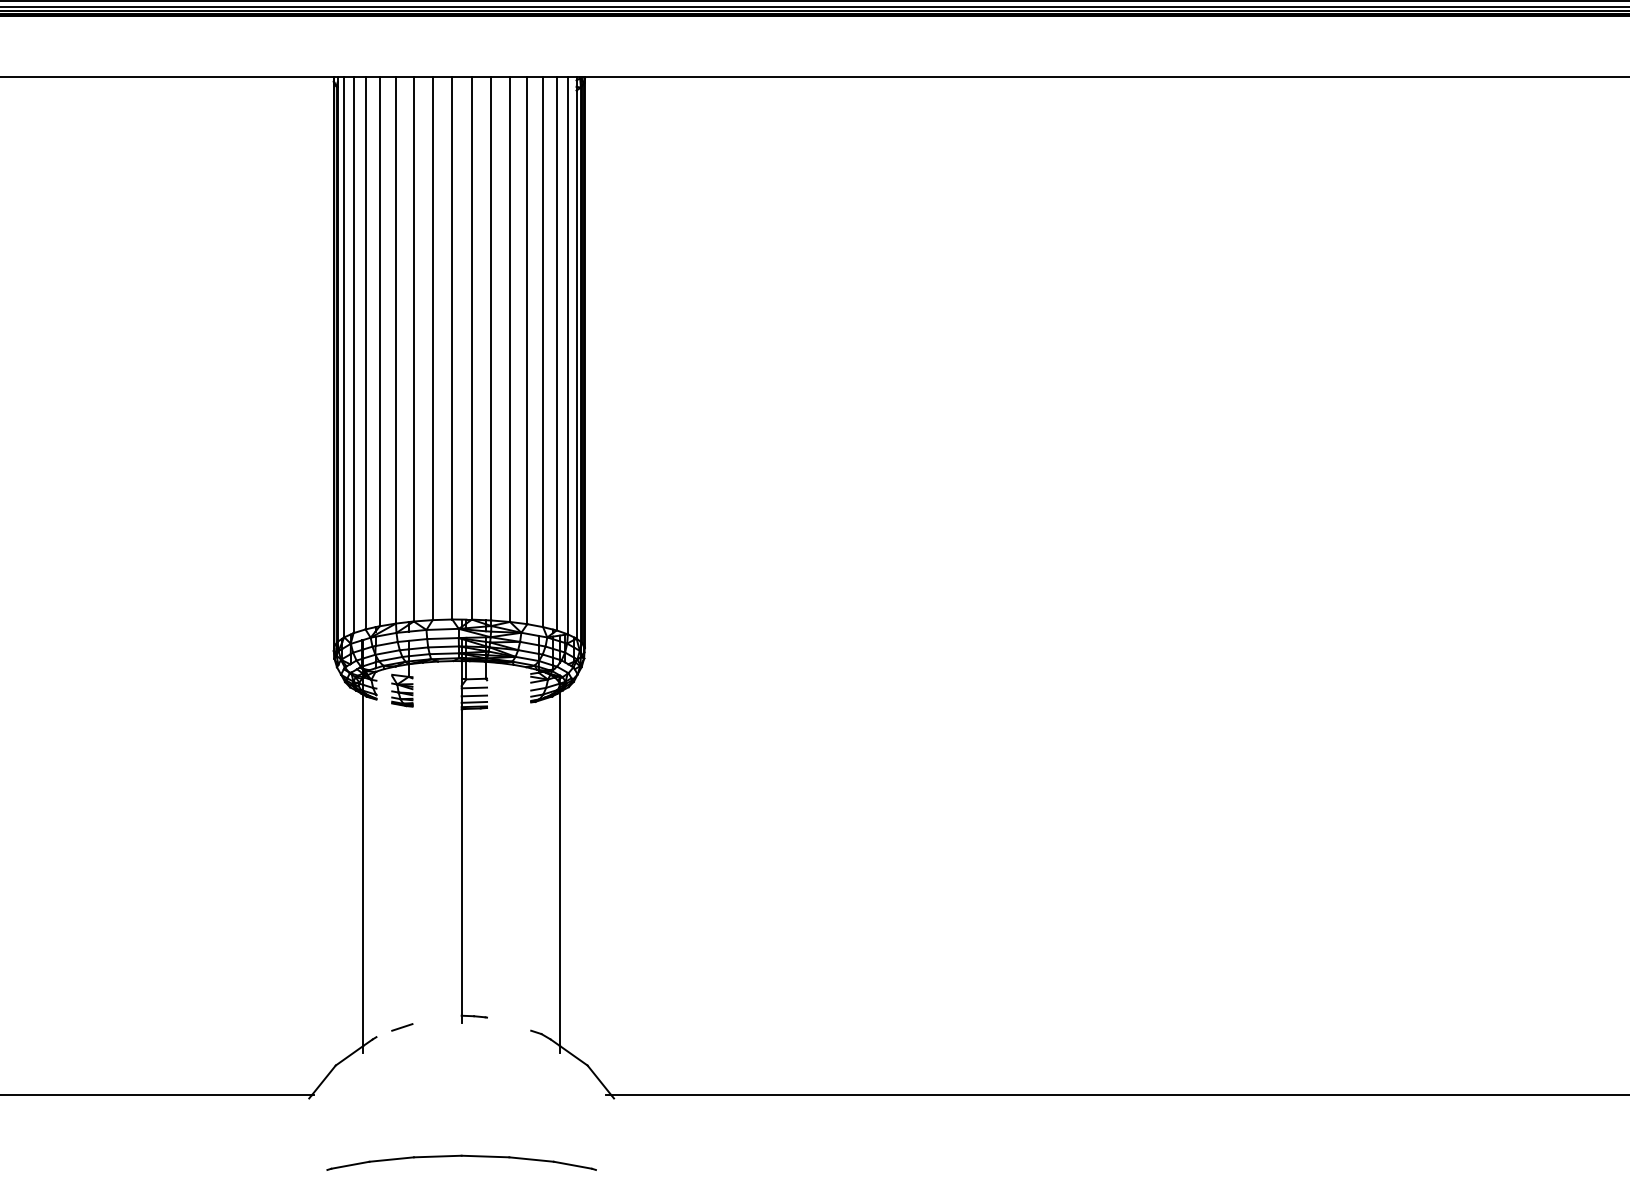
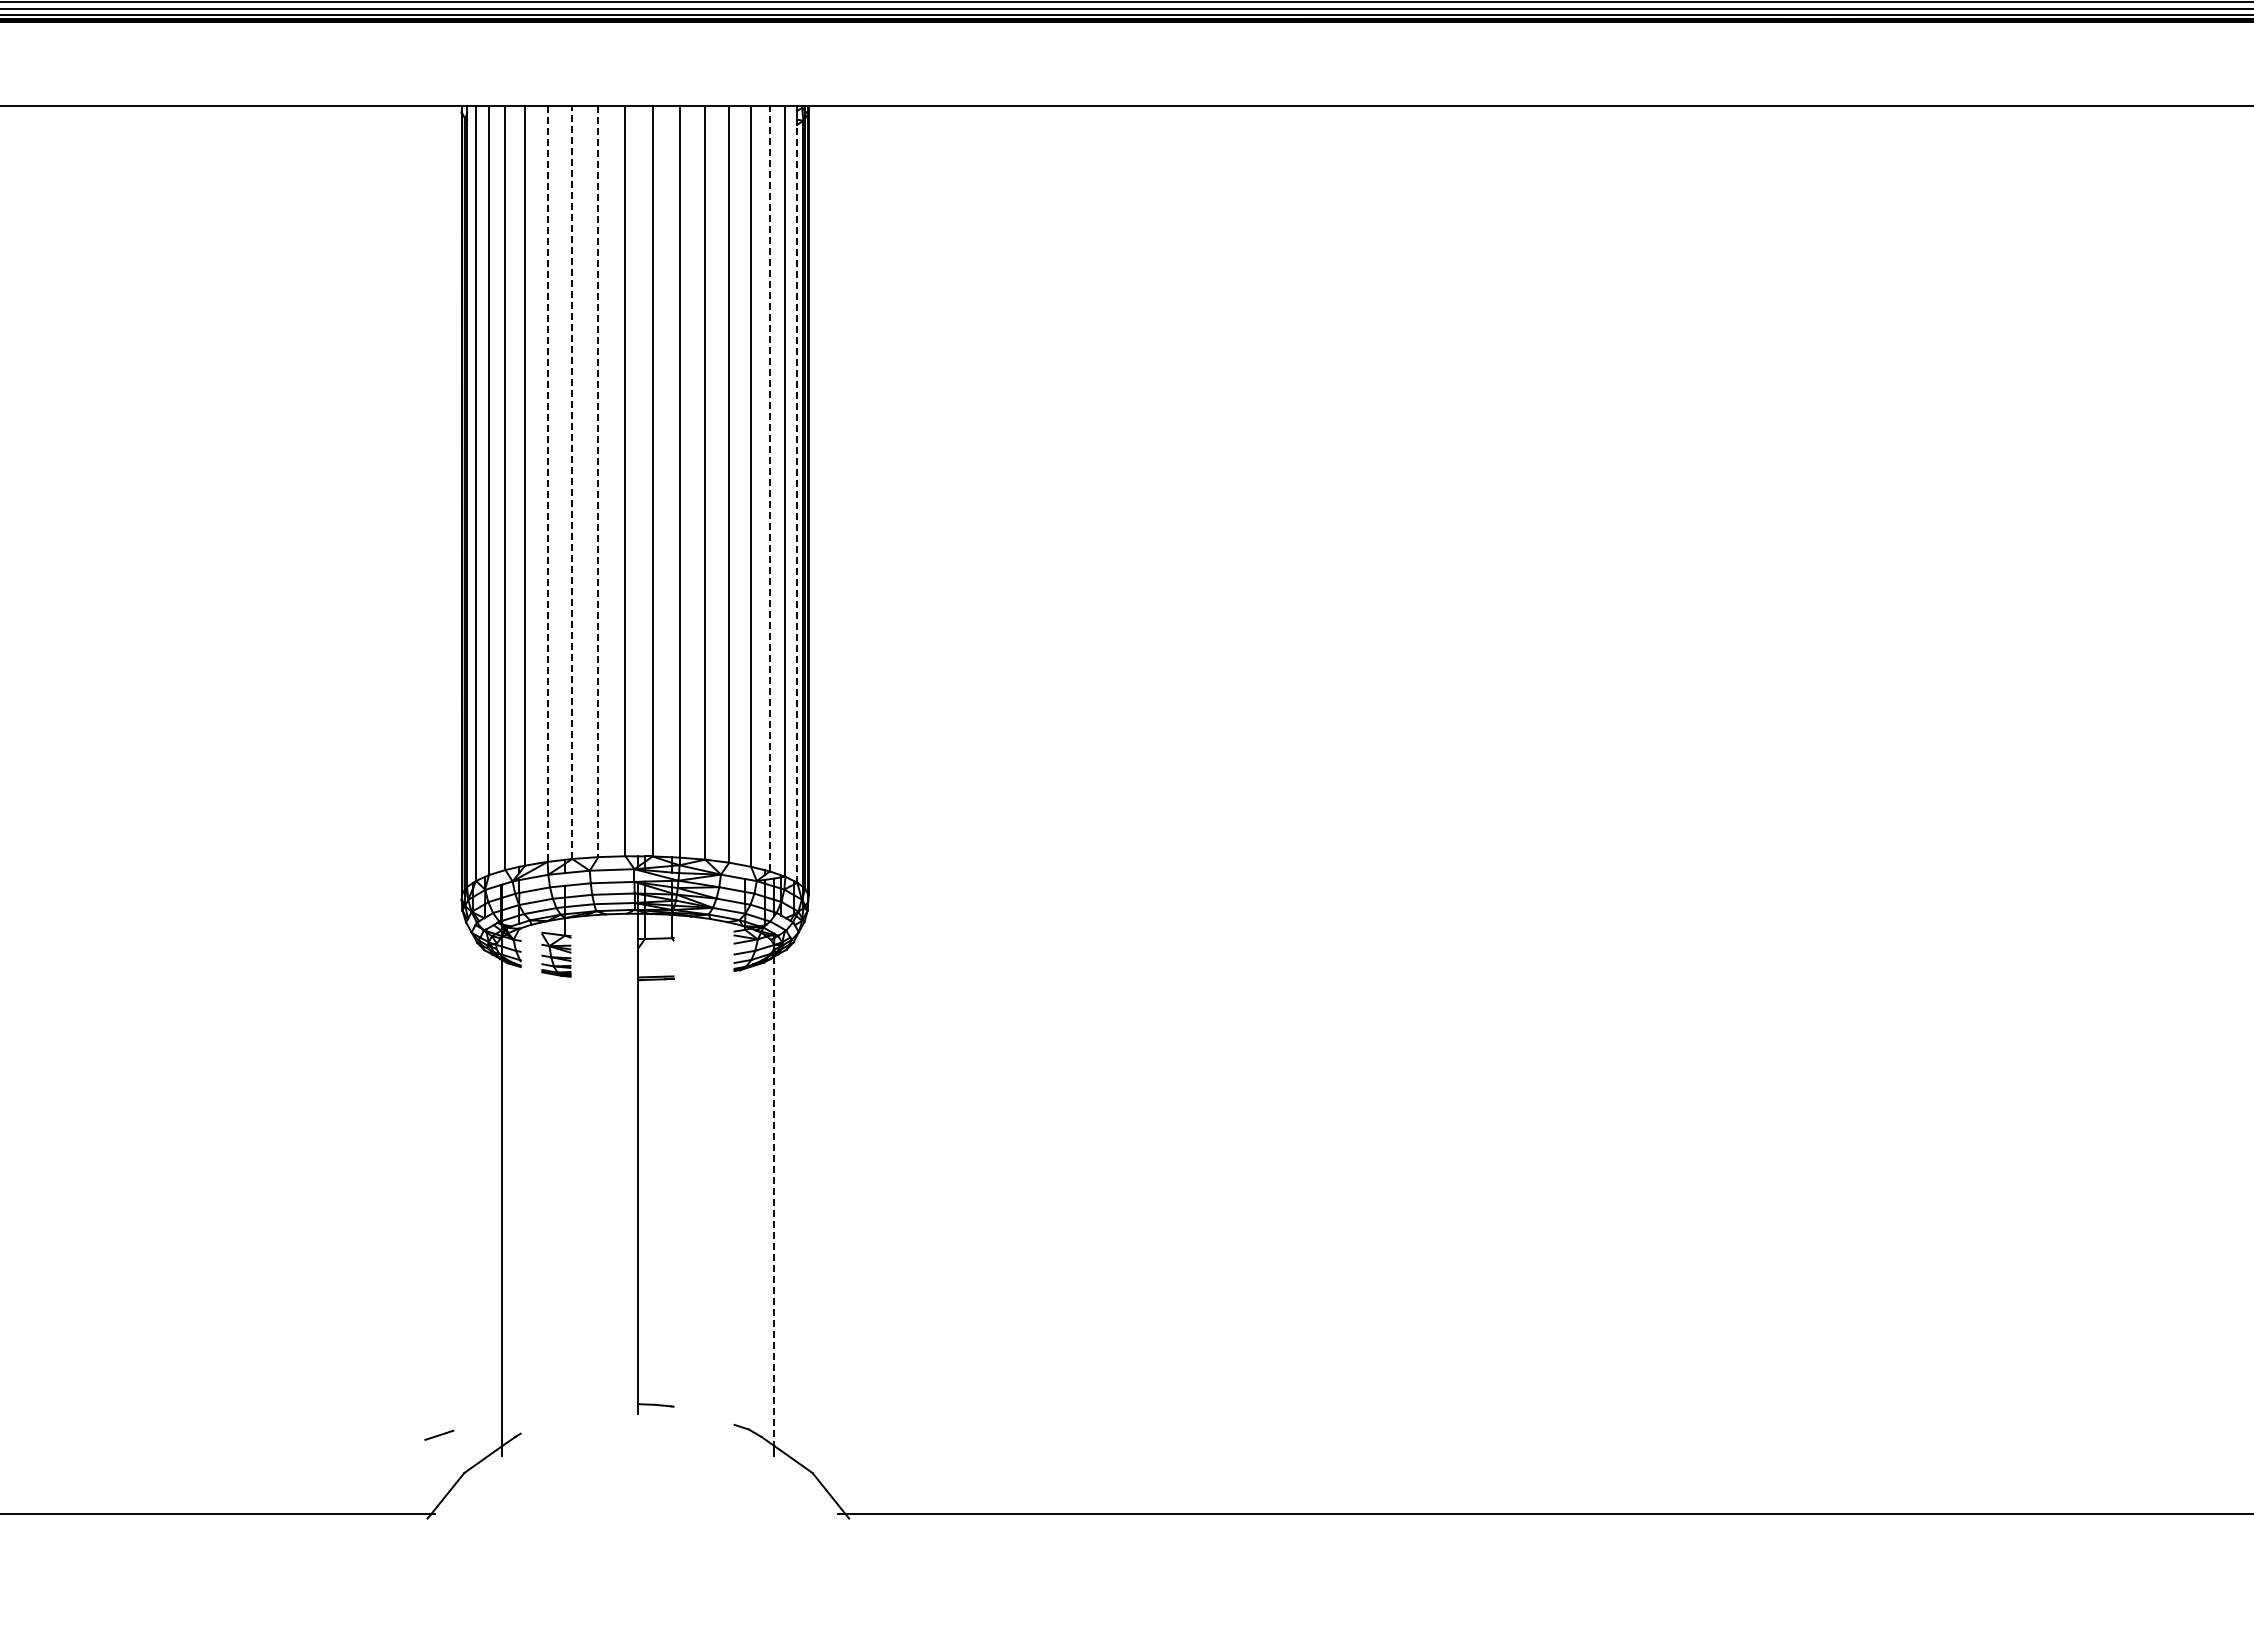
line: (413, 349) -> (572, 482), solid -> dashed
line: (432, 349) -> (598, 482), solid -> dashed
line: (395, 350) -> (547, 484), solid -> dashed
line: (556, 353) -> (769, 488), solid -> dashed
line: (576, 364) -> (797, 503), solid -> dashed
line: (474, 687) -> (655, 950), removed
line: (474, 695) -> (655, 961), removed
line: (474, 702) -> (655, 970), removed
line: (560, 869) -> (774, 1201), solid -> dashed
line: (402, 1026) -> (439, 1434), moved
part: (461, 1156) -> (638, 1598), removed

